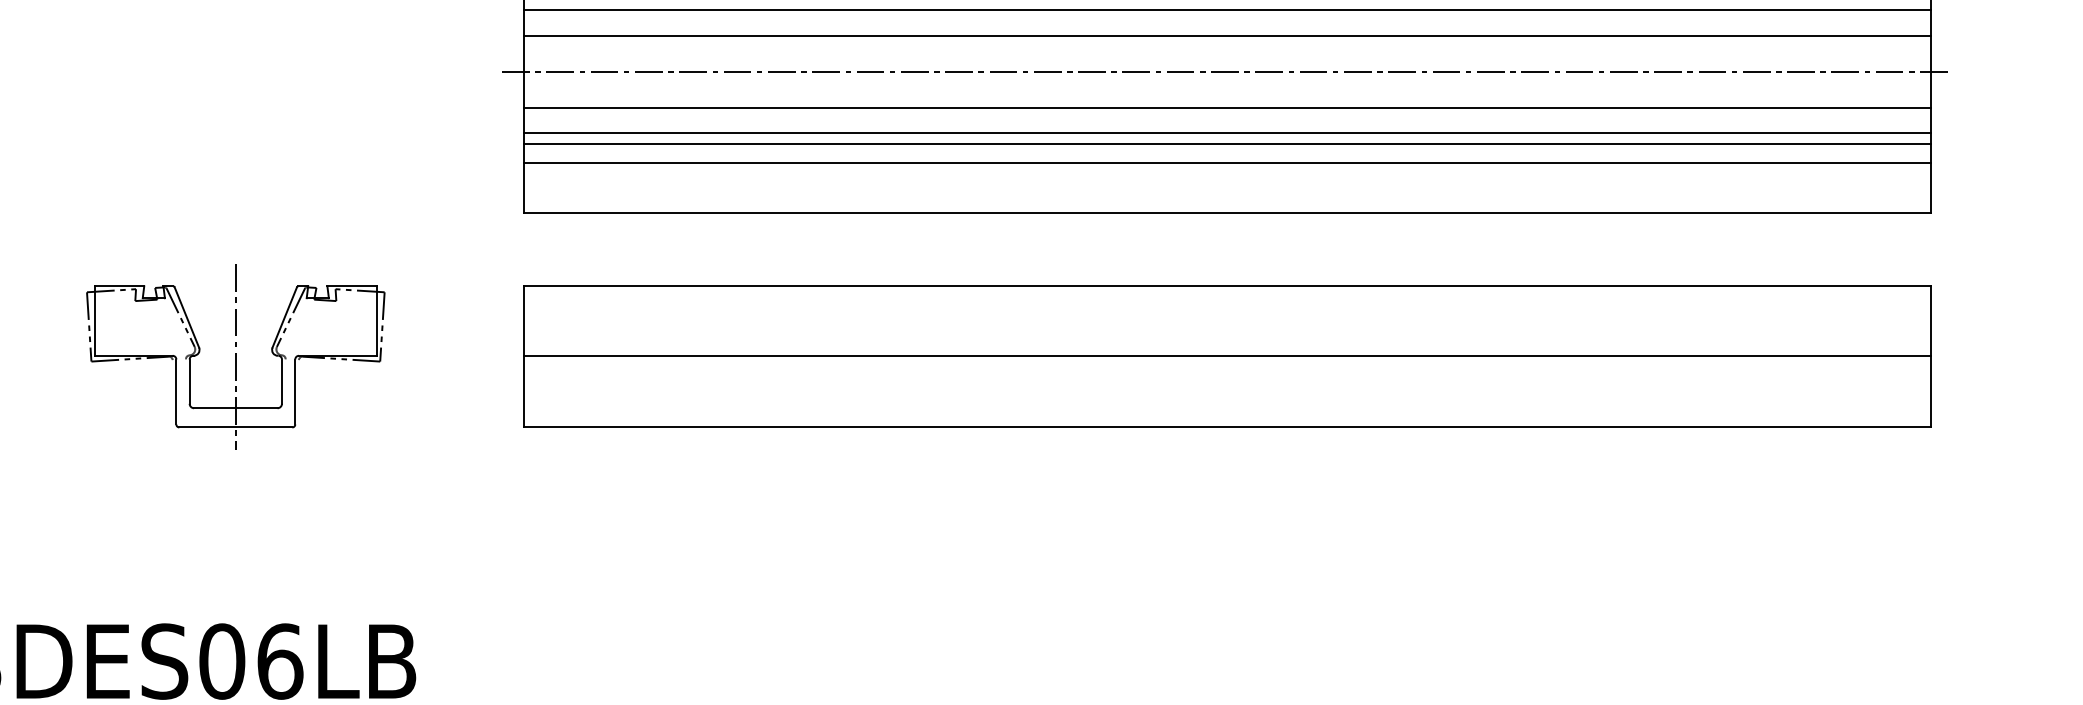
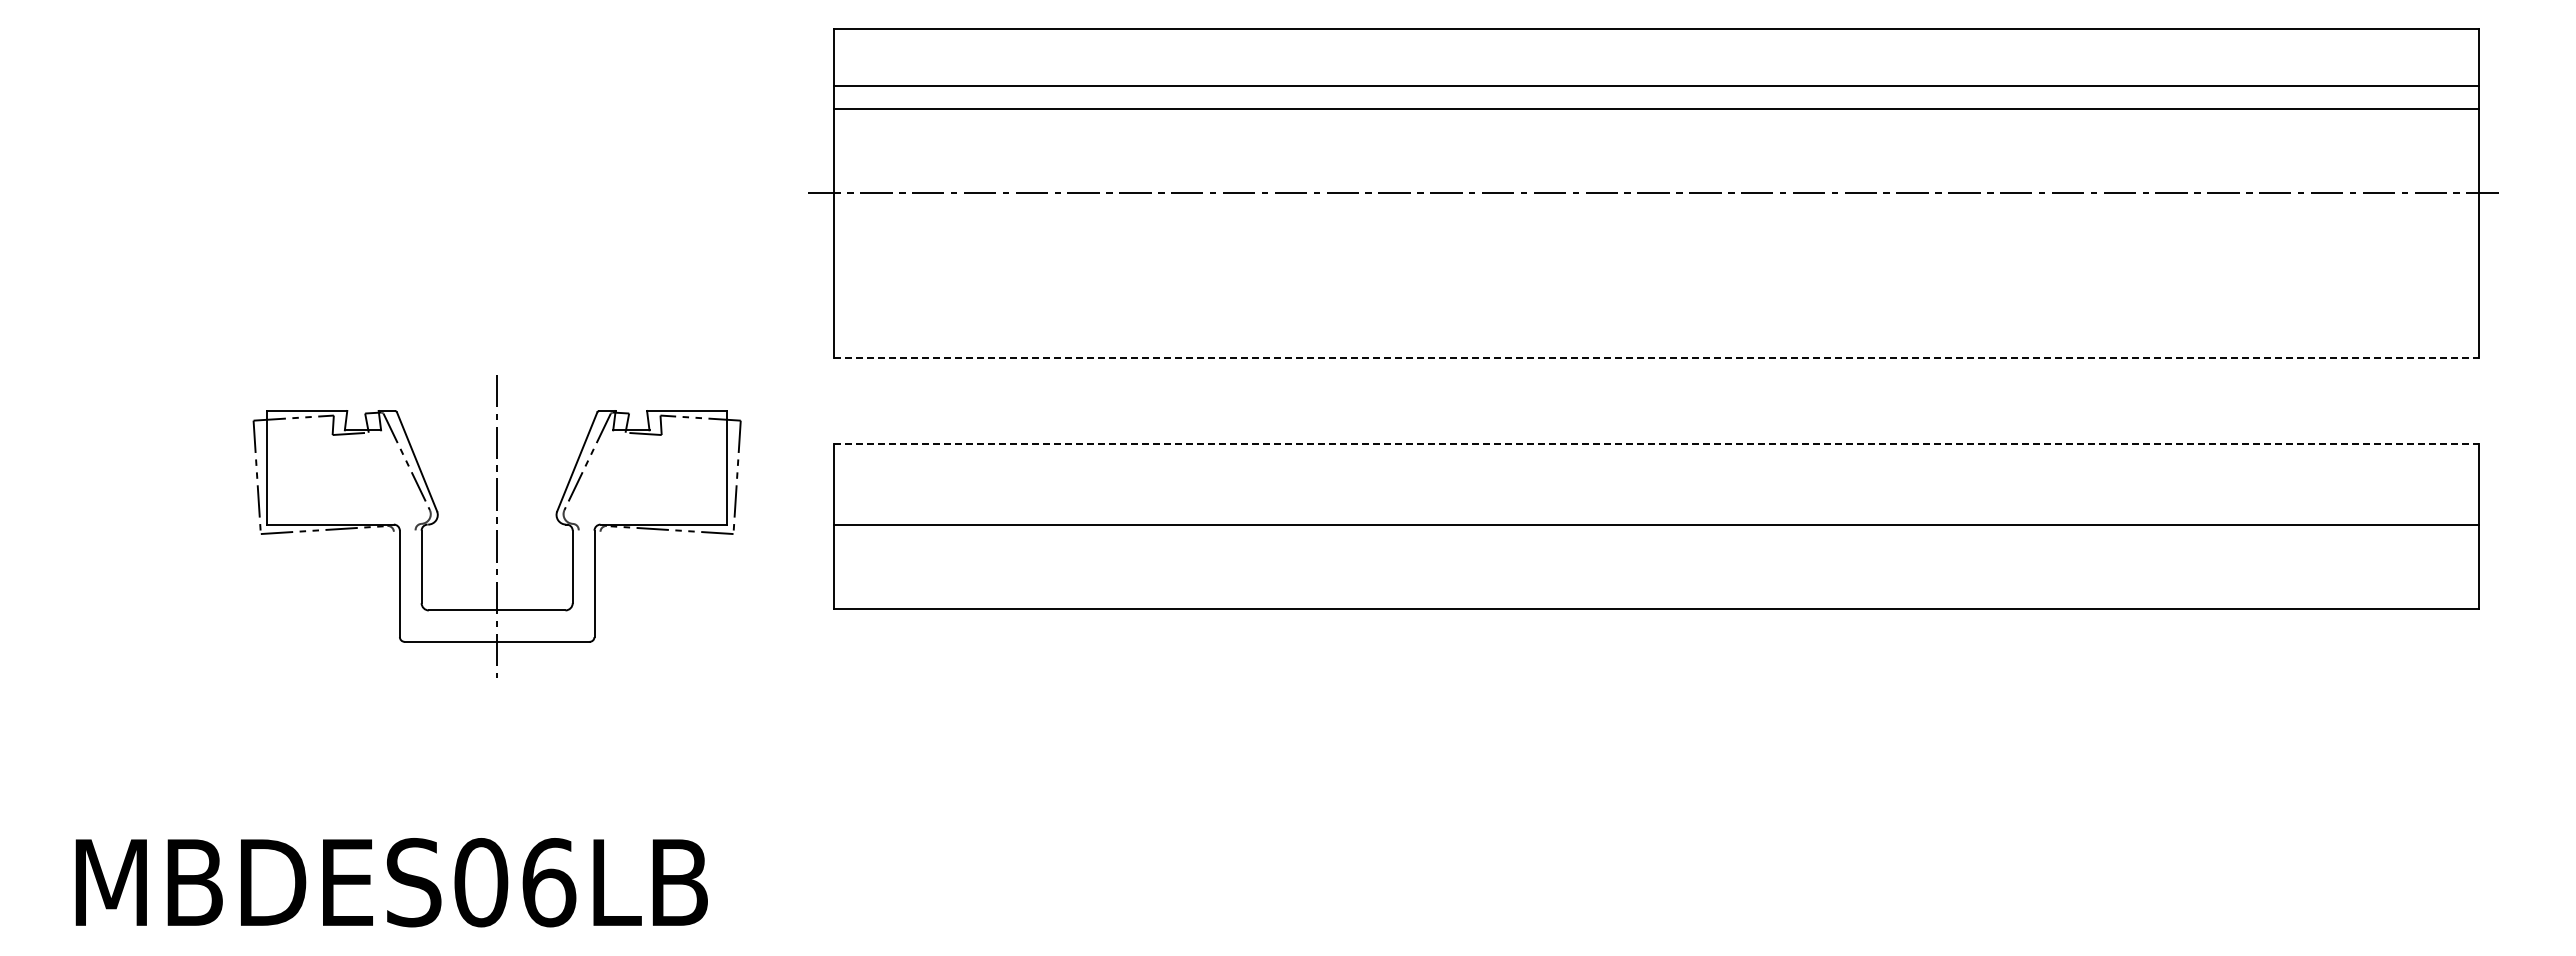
line: (1227, 10) -> (1656, 121), removed
line: (1227, 35) -> (1656, 150), removed
line: (1227, 108) -> (1656, 235), removed
line: (1227, 133) -> (1656, 265), removed
line: (1227, 143) -> (1656, 277), removed
line: (1227, 163) -> (1656, 300), removed
line: (1228, 212) -> (1657, 357), solid -> dashed
line: (1228, 285) -> (1657, 443), solid -> dashed
part: (235, 356) -> (496, 526), size x1.4

